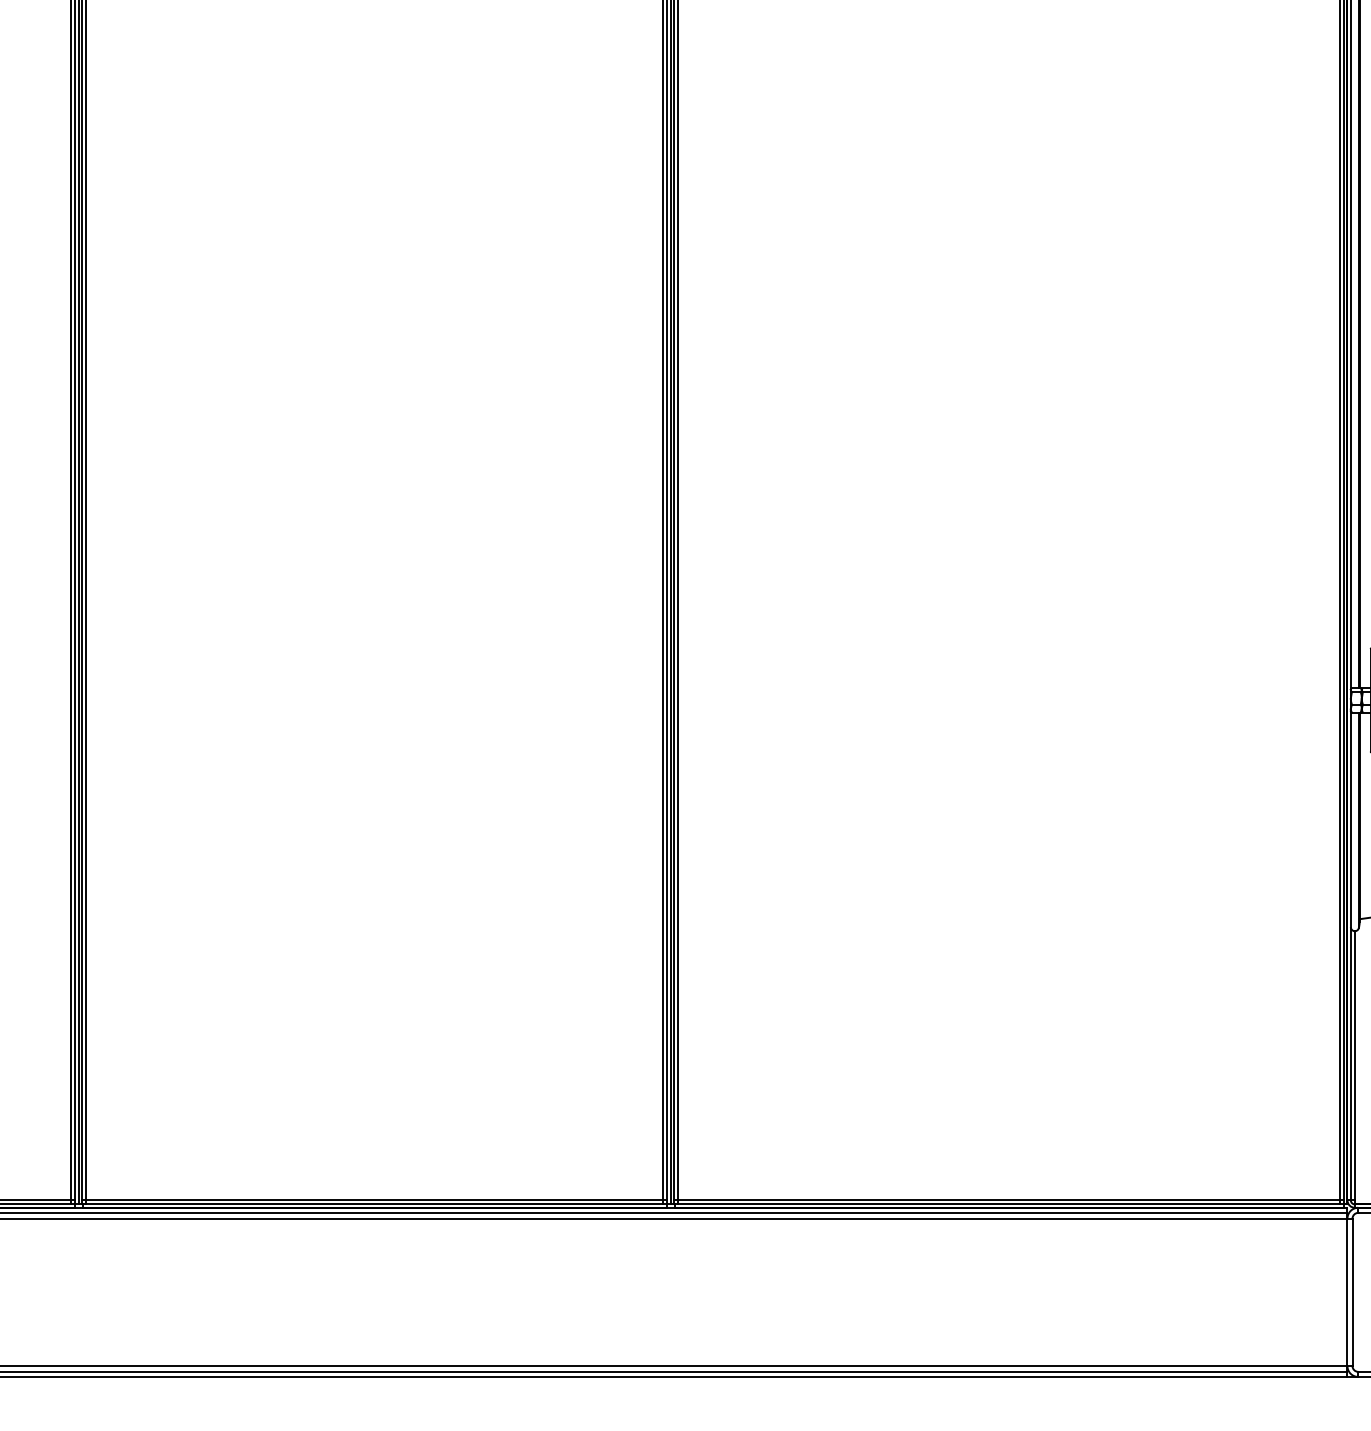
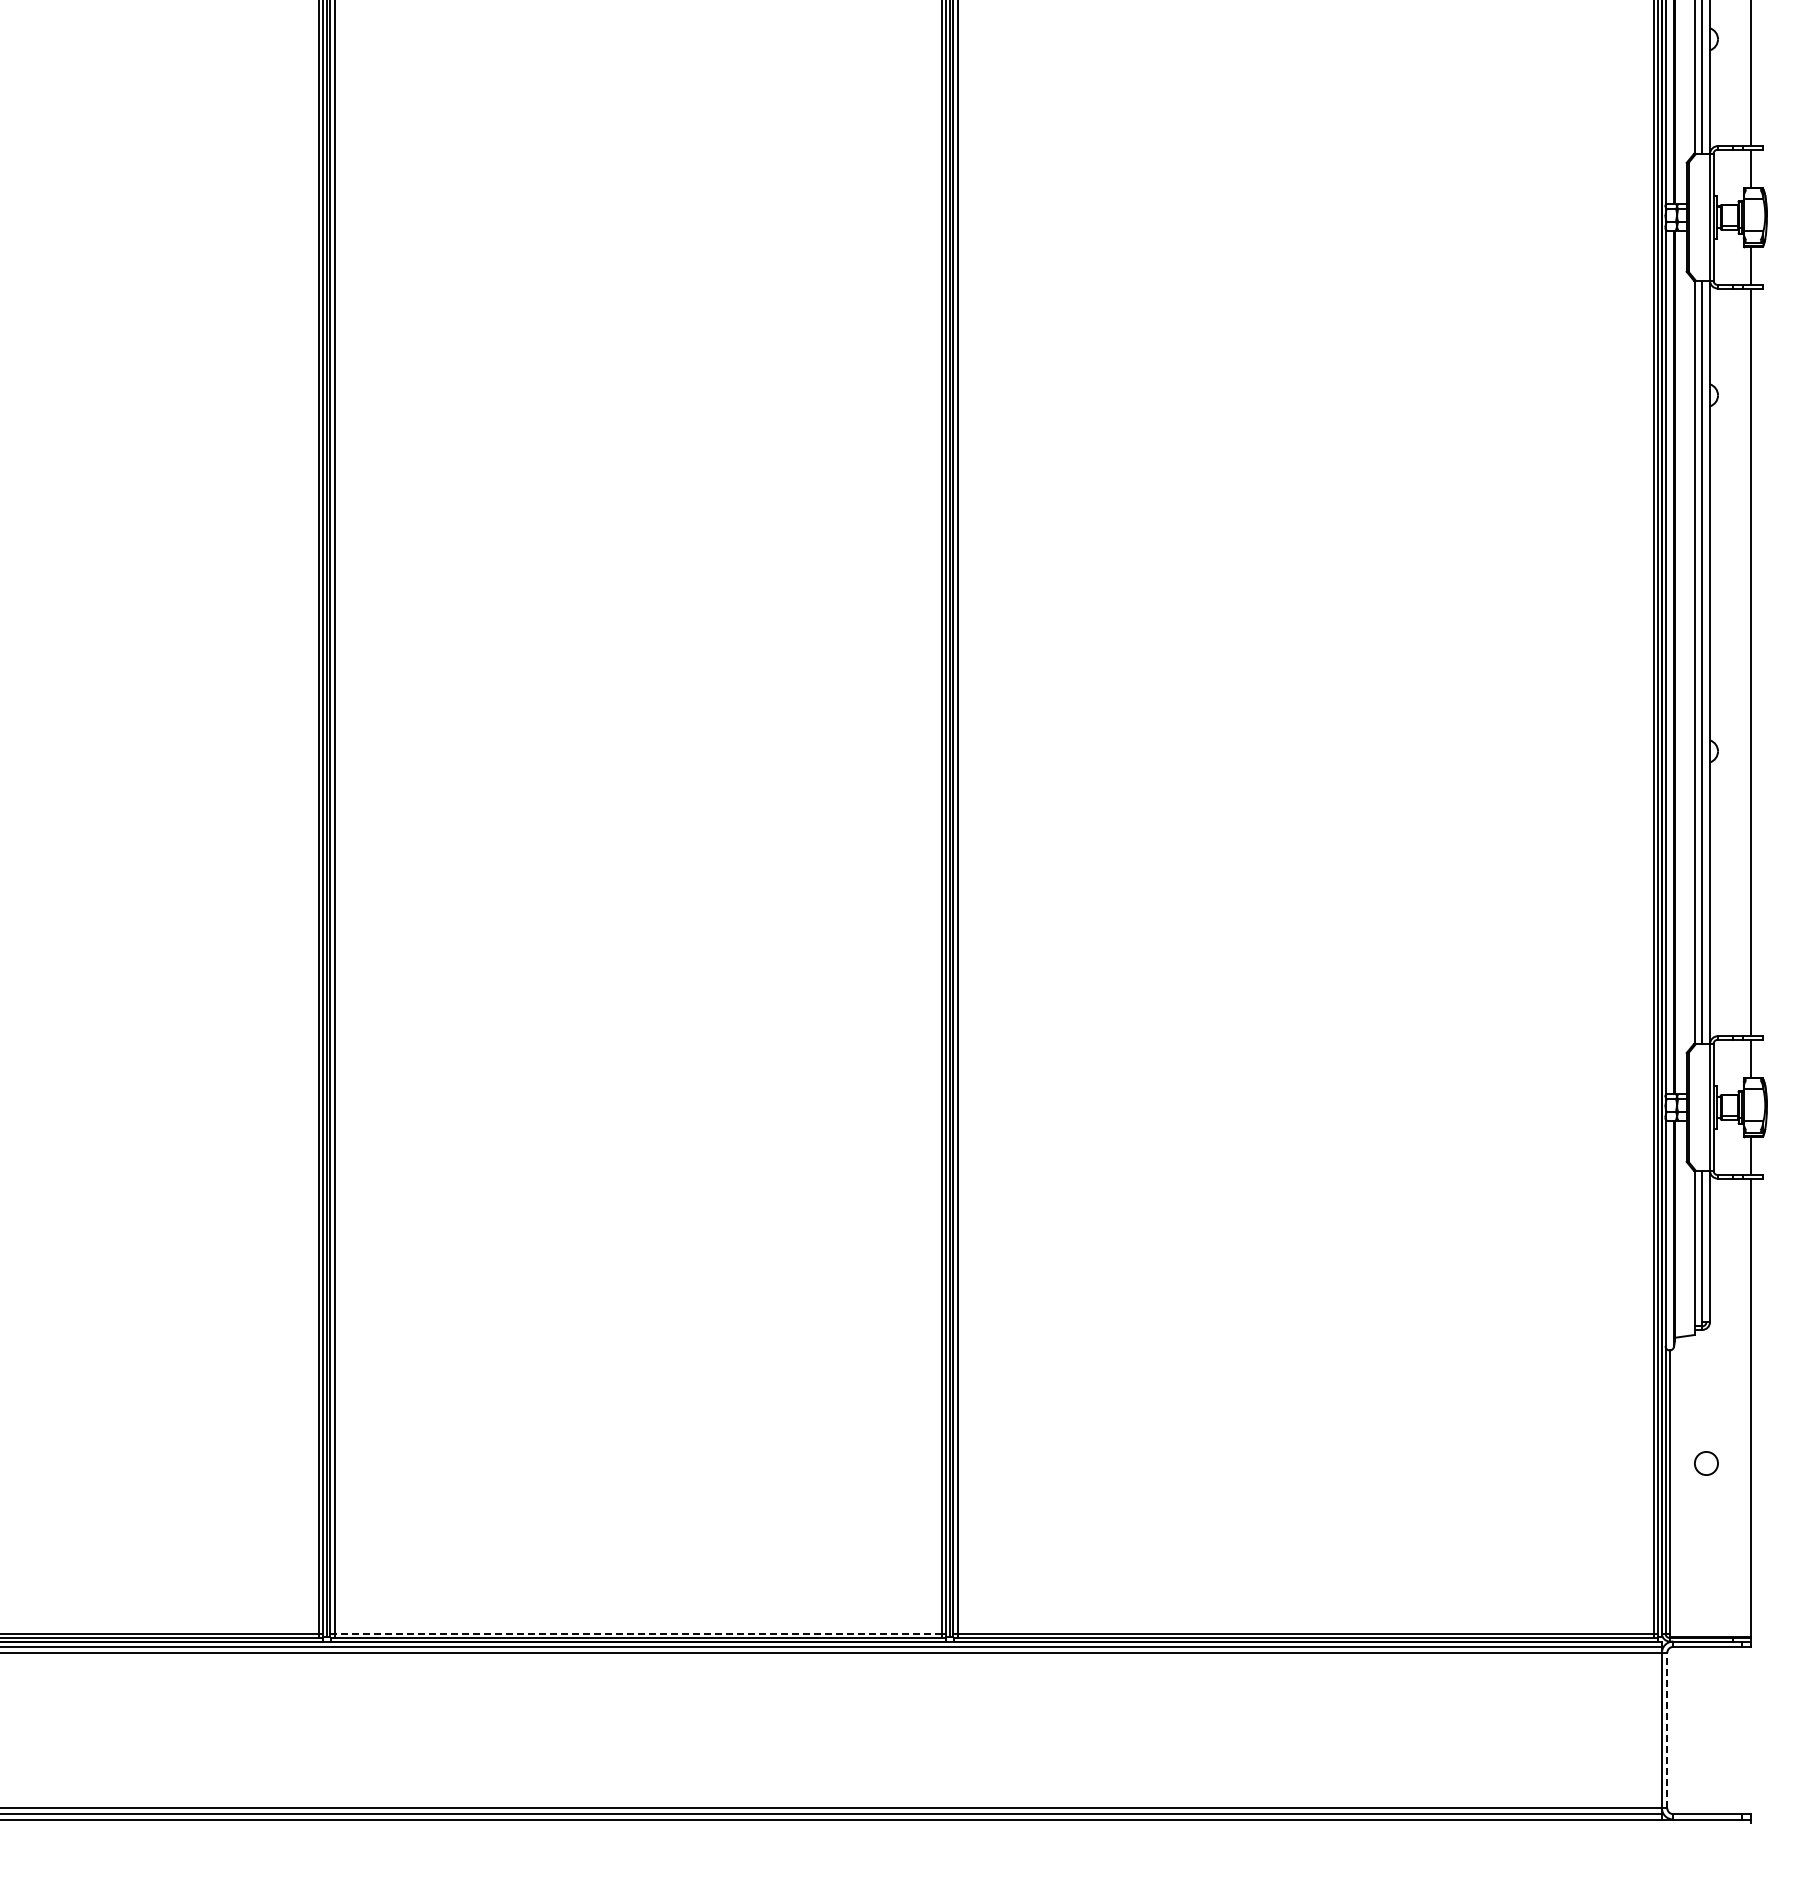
line: (374, 1200) -> (638, 1633), solid -> dashed
line: (1352, 1292) -> (1667, 1730), solid -> dashed

